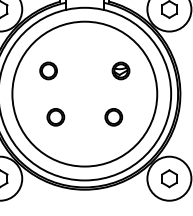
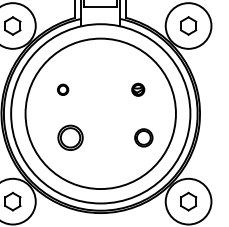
part: (47, 70) -> (62, 89), size x0.6
part: (120, 70) -> (137, 89), size x0.7
part: (55, 116) -> (70, 137), size x1.4
part: (113, 116) -> (143, 137), moved

